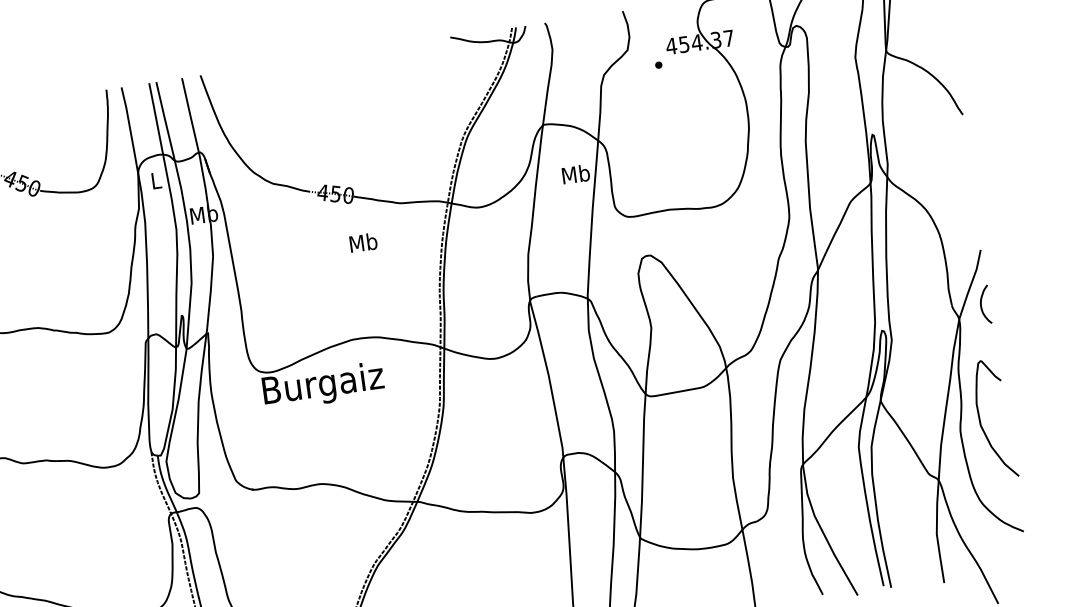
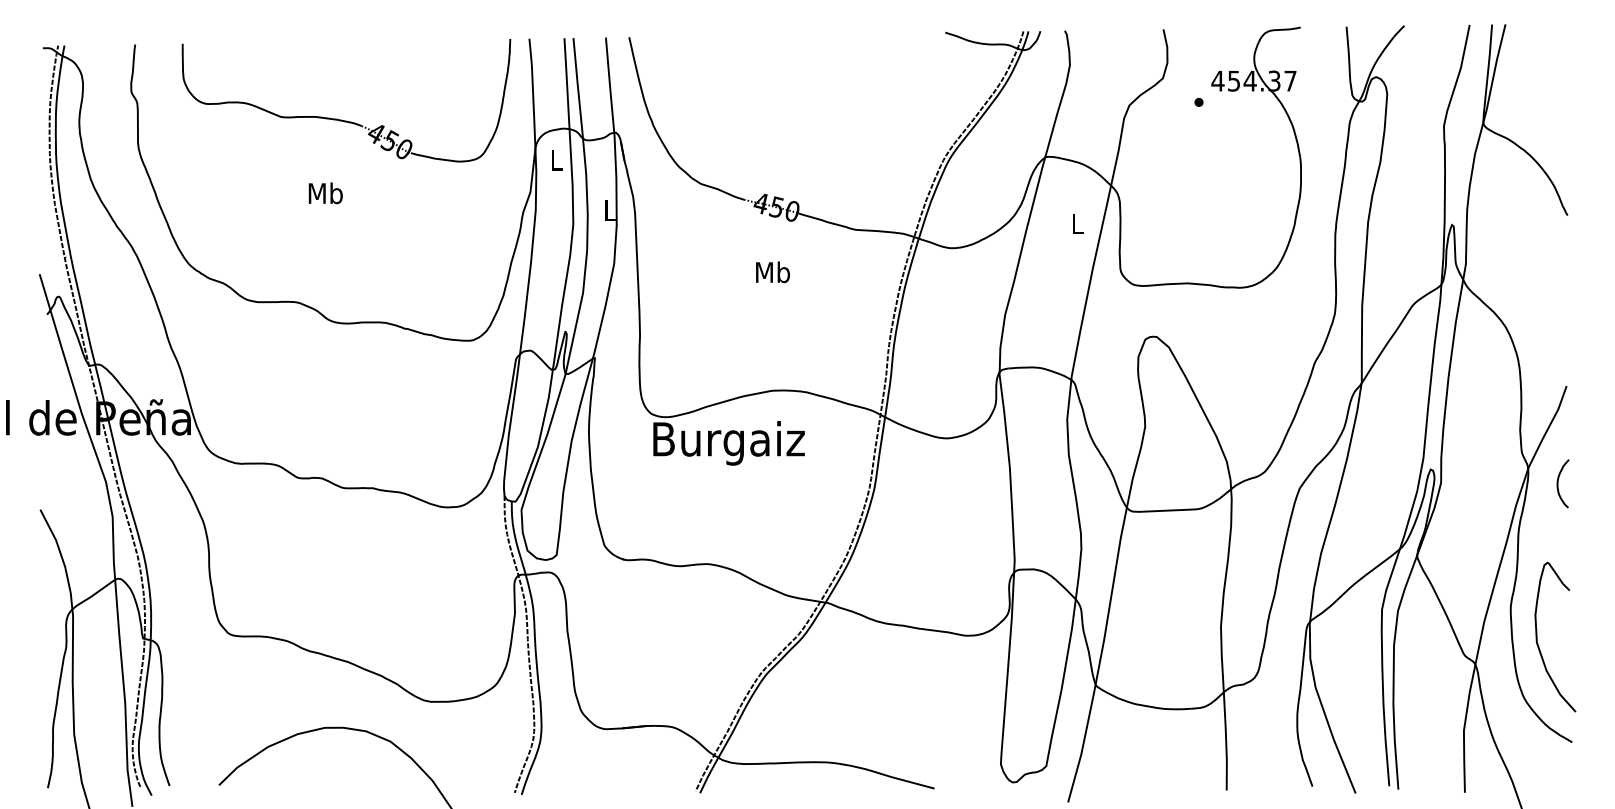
text: (575, 174) -> (1077, 223), Mb -> L
text: (204, 214) -> (610, 210), Mb -> L
text: (363, 242) -> (772, 272), moved
curve: (981, 305) -> (1558, 483), moved
curve: (980, 421) -> (1537, 637), moved

